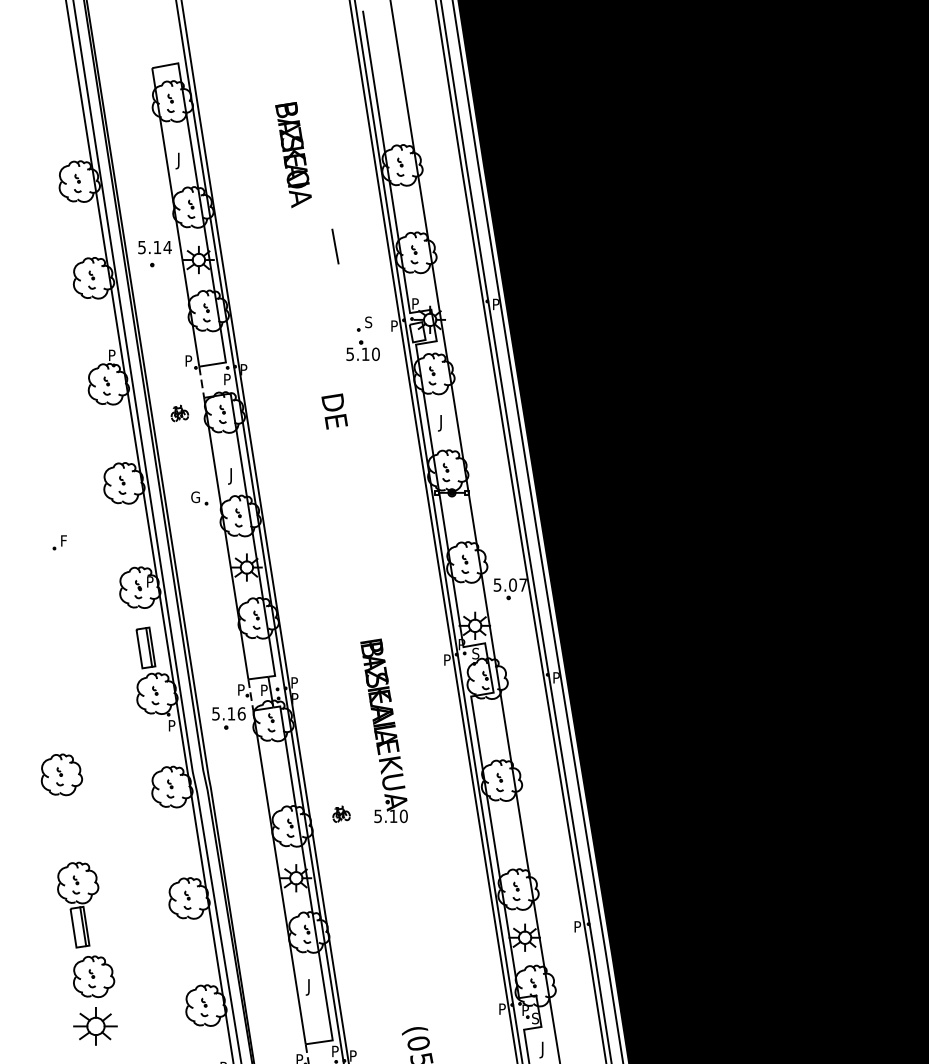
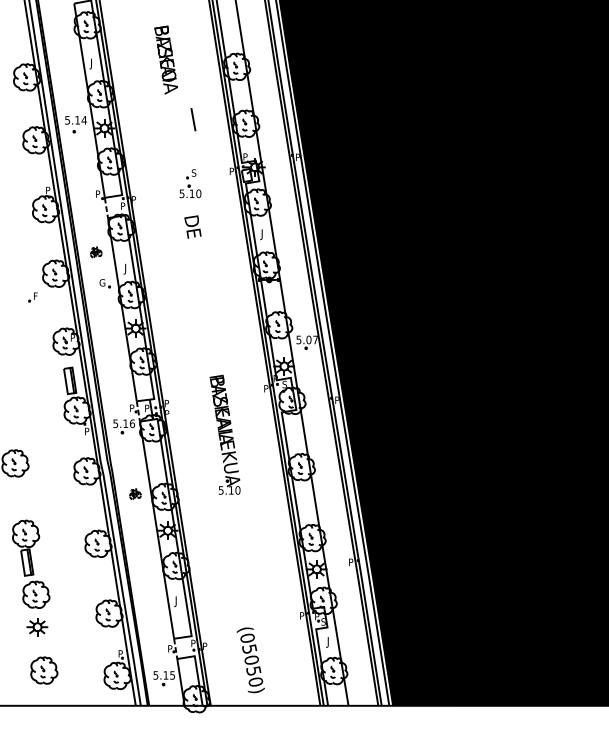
part: (363, 338) -> (190, 183), moved
part: (180, 413) -> (96, 252), moved
part: (58, 542) -> (32, 297), moved
part: (341, 813) -> (135, 493), moved
part: (95, 1027) -> (37, 627), size x0.71

